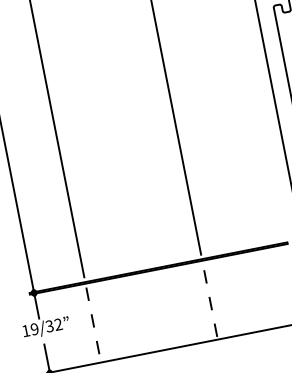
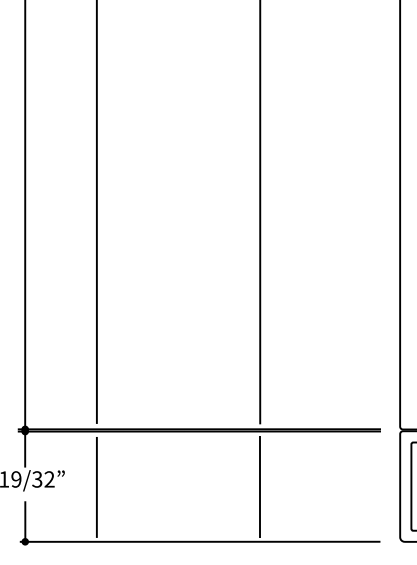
line: (210, 300) -> (260, 487), dashed -> solid
line: (93, 323) -> (96, 487), dashed -> solid

